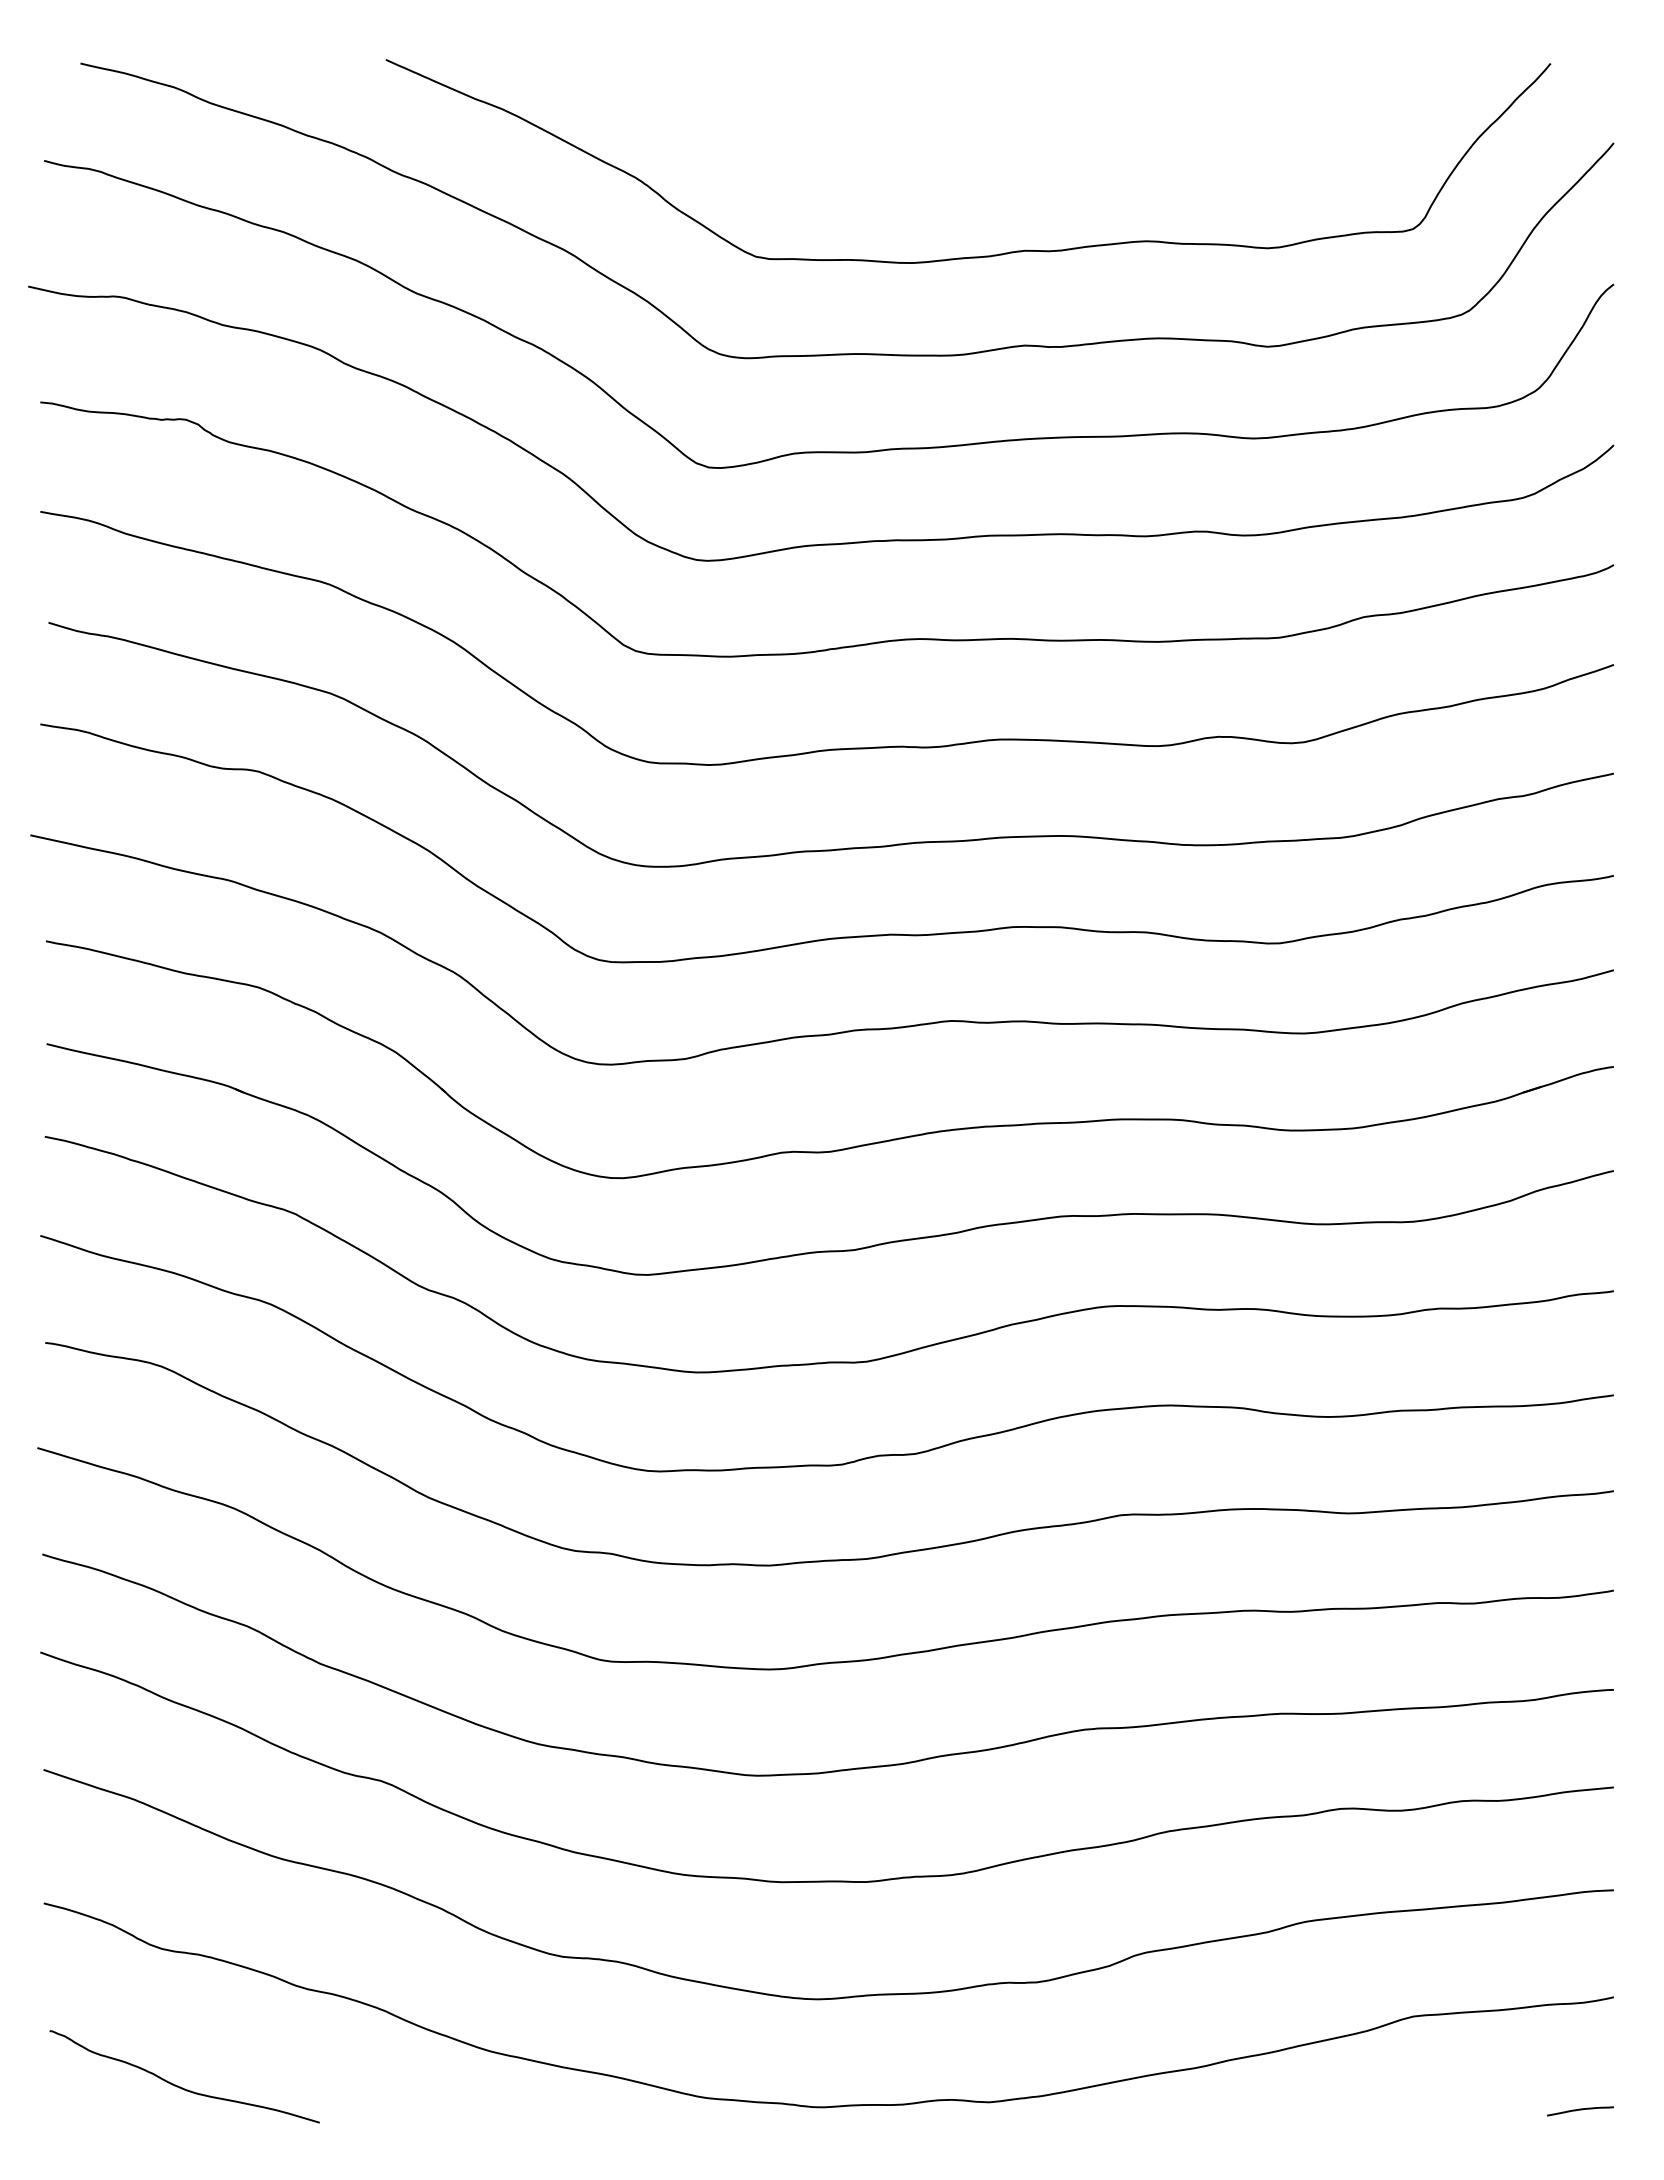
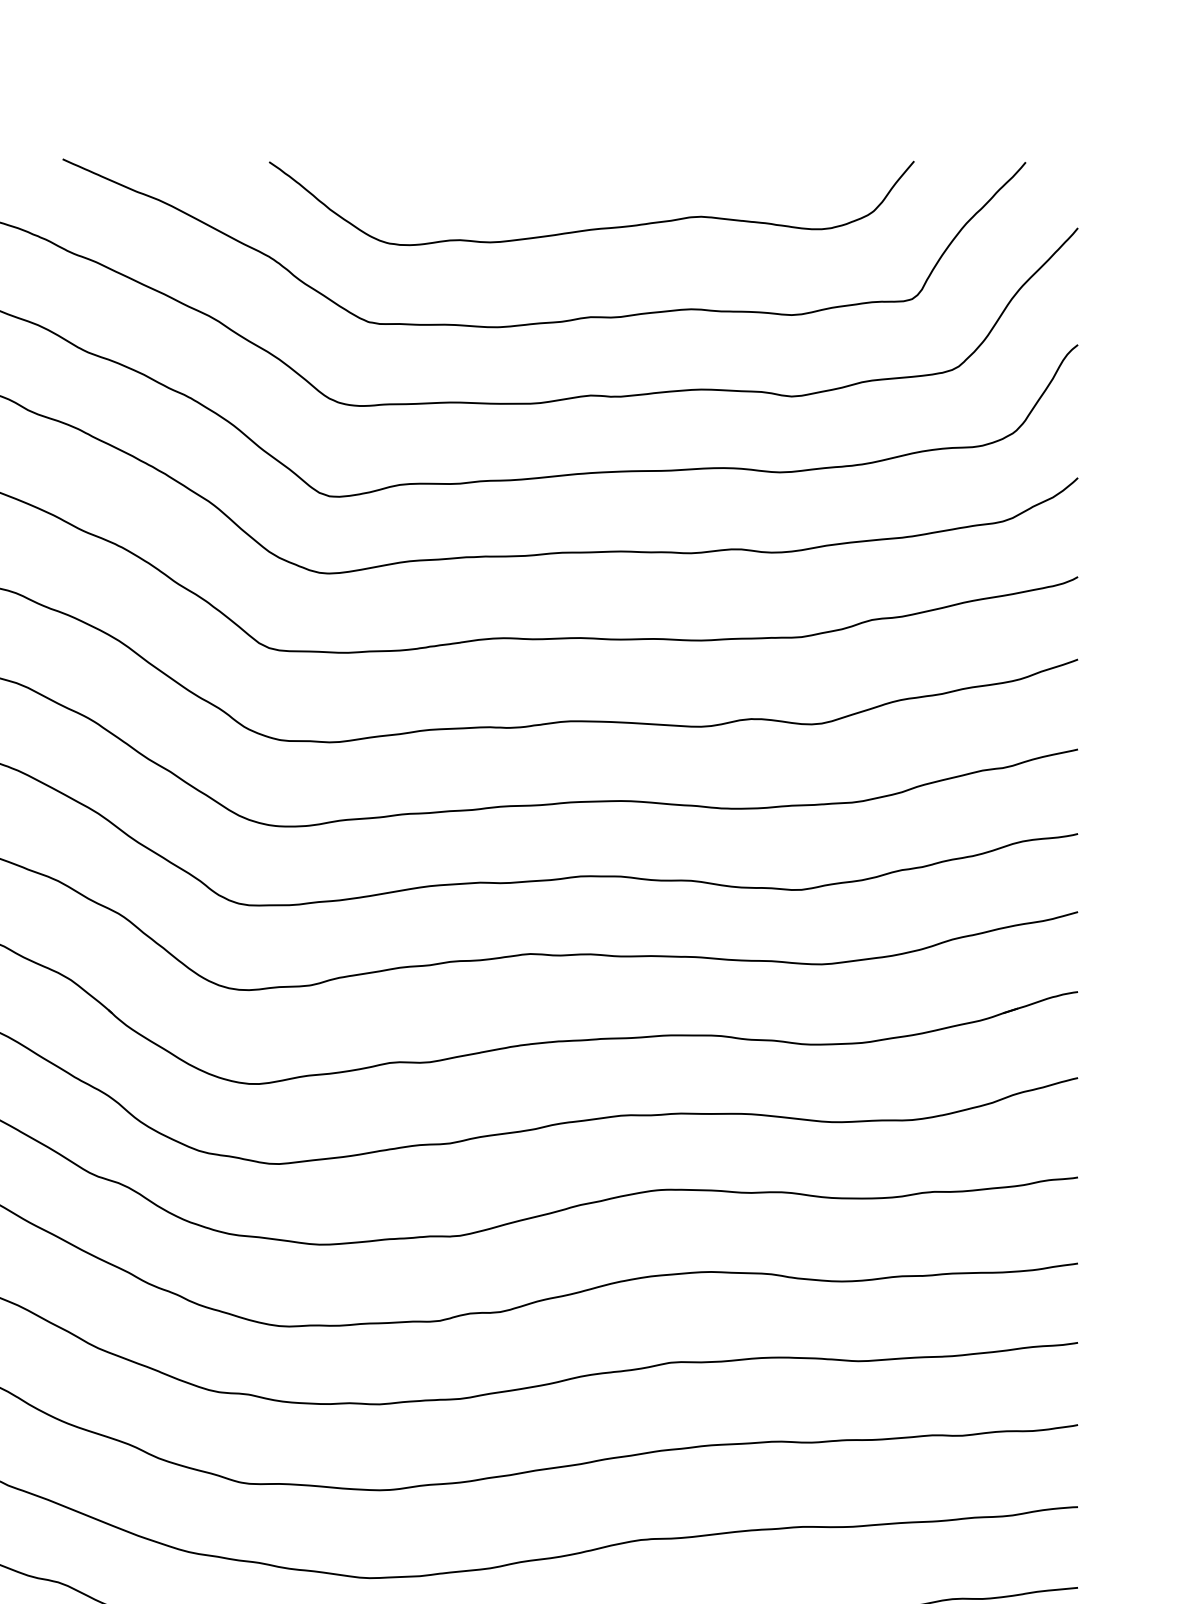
curve: (1027, 143) -> (593, 228), added

